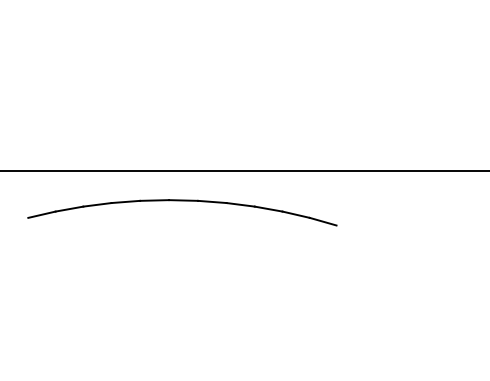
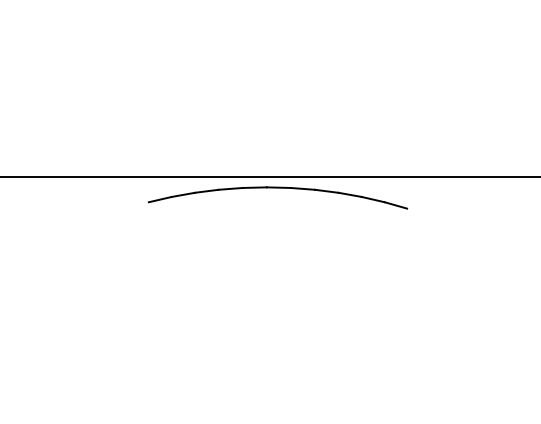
part: (181, 201) -> (277, 188), moved

